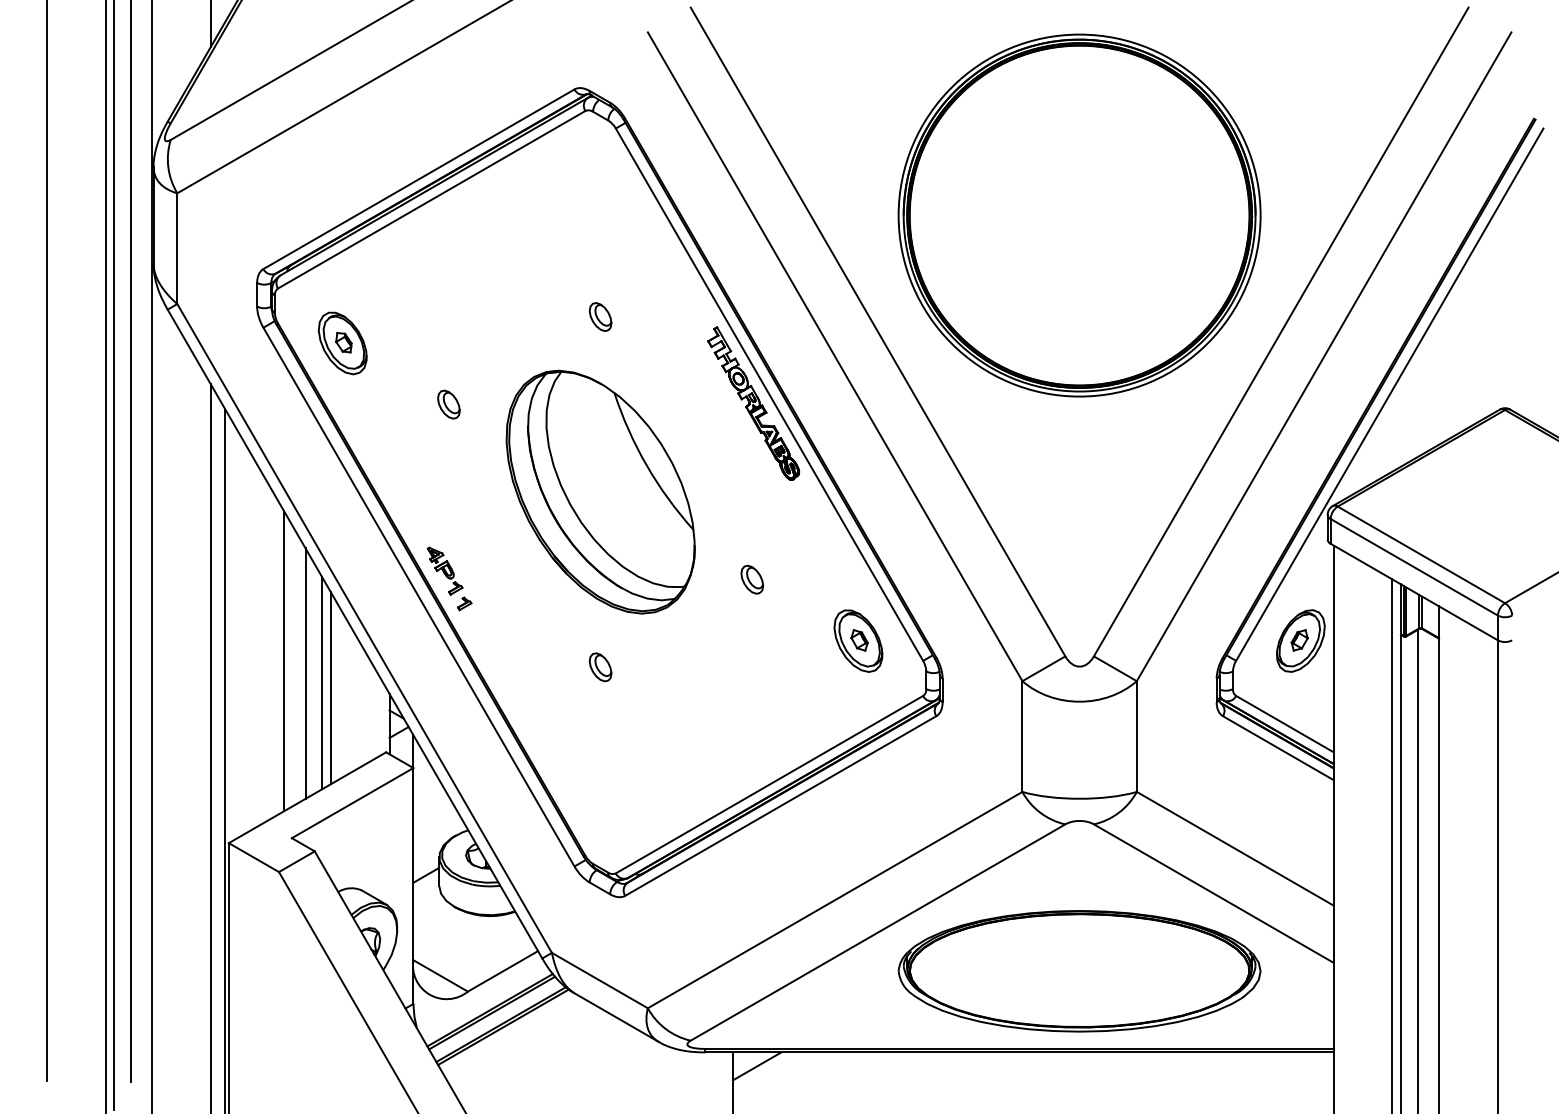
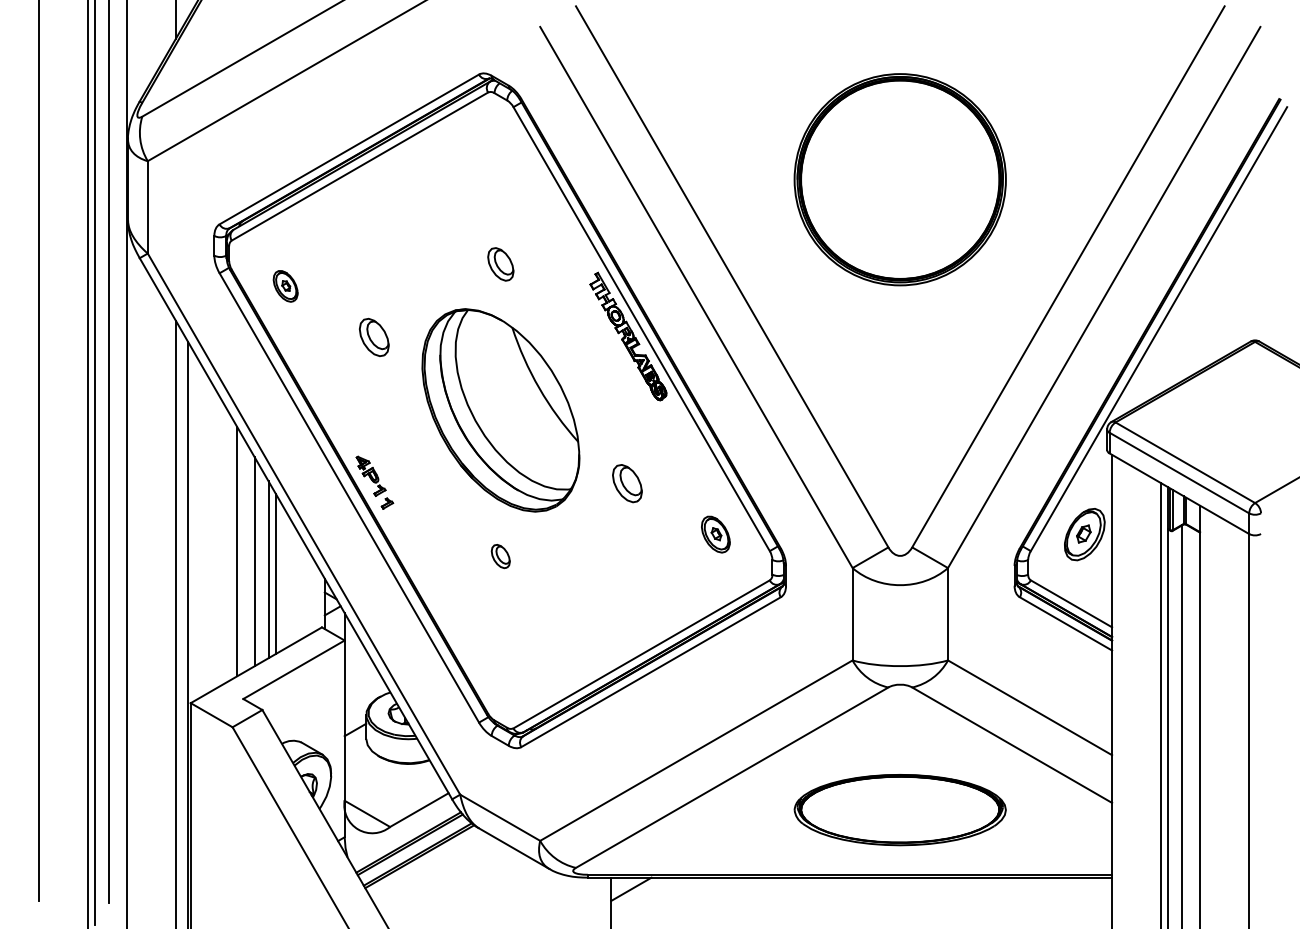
part: (1079, 215) -> (900, 179), size x0.7
part: (600, 316) -> (500, 263), size x1.4
part: (342, 343) -> (285, 286), size x0.6
part: (448, 404) -> (373, 337), size x1.6
part: (751, 579) -> (626, 483), size x1.6
part: (858, 640) -> (715, 534), size x0.7
part: (1079, 971) -> (900, 810), size x0.7

